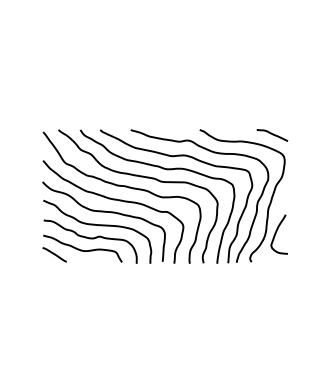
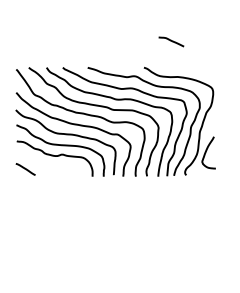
curve: (272, 135) -> (171, 41), moved
curve: (82, 249) -> (48, 165), removed

